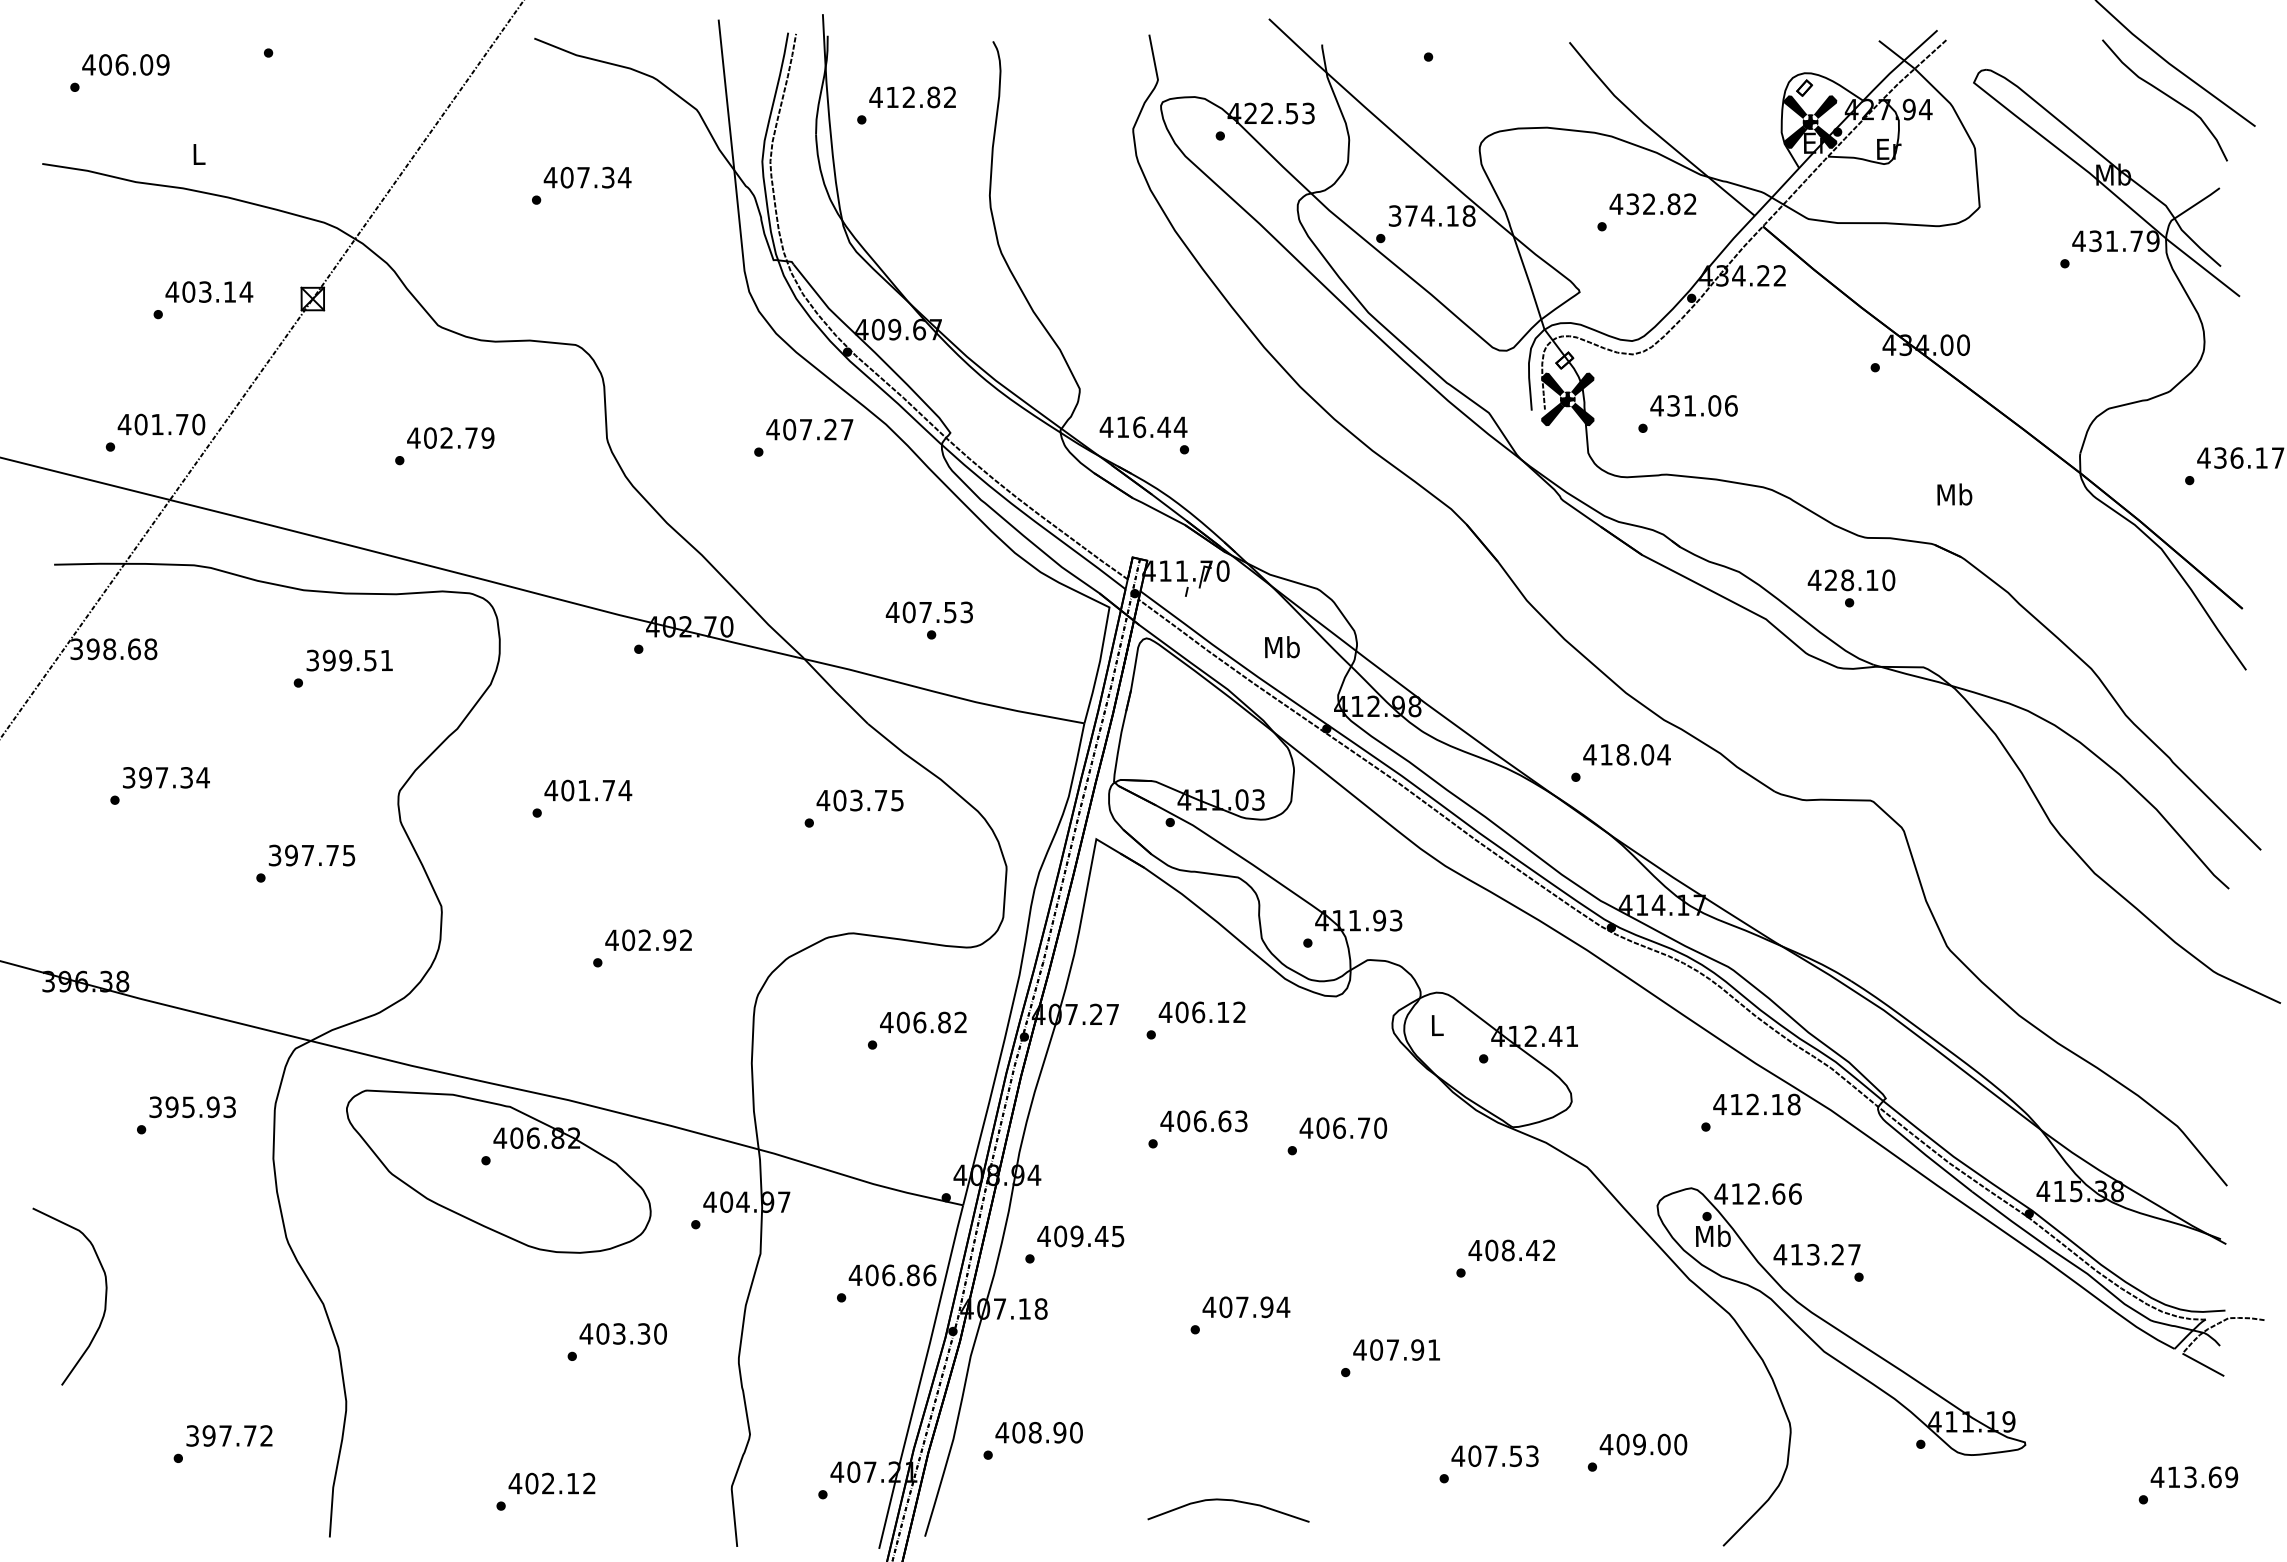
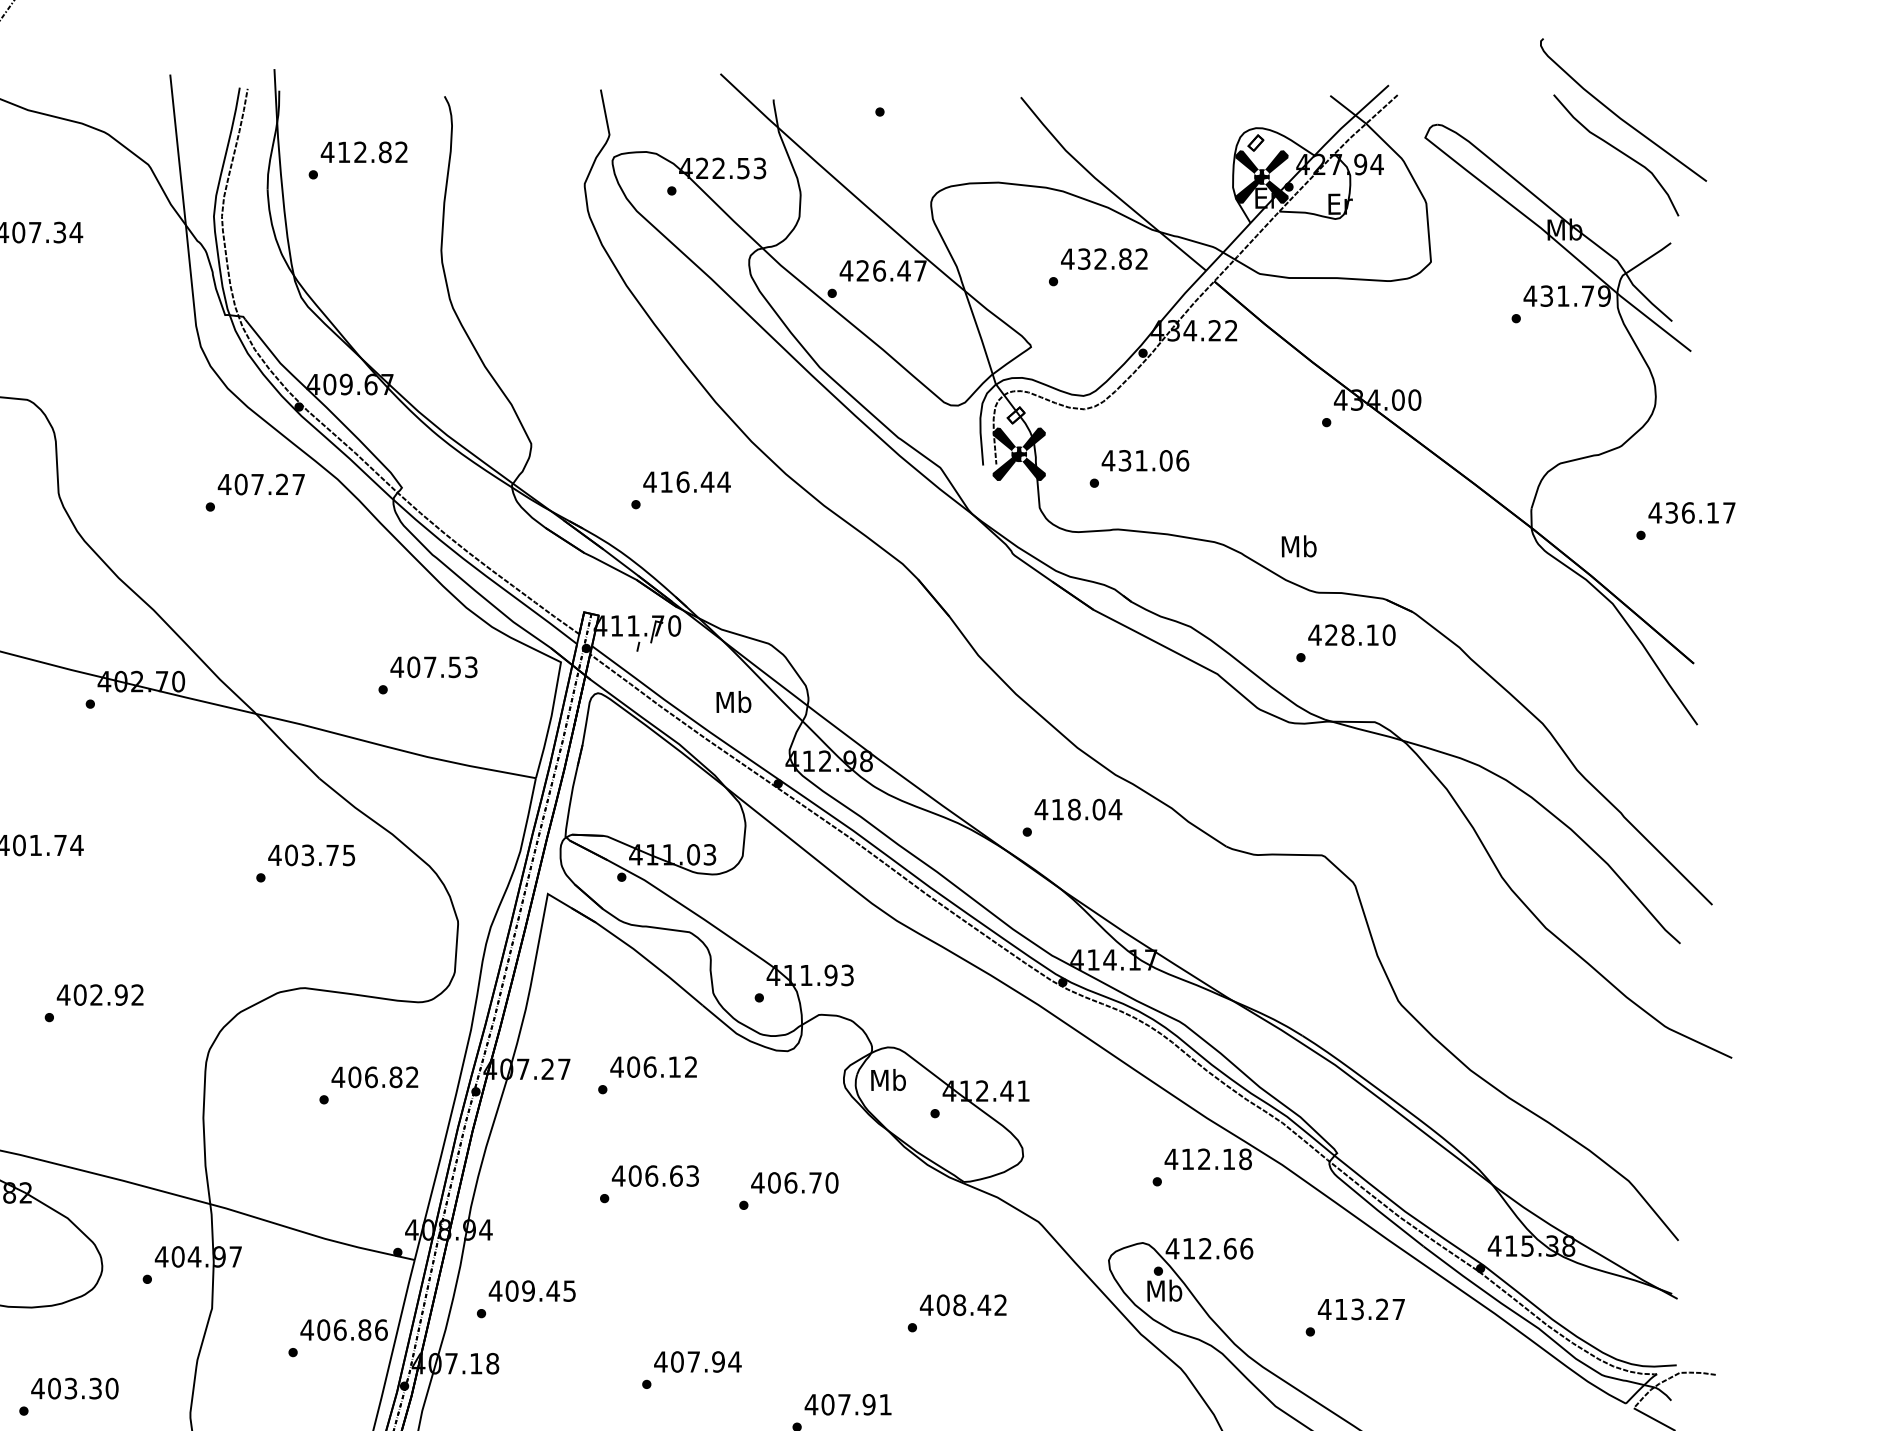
text: (1431, 215) -> (882, 270), 374.18 -> 426.47
text: (1143, 427) -> (686, 482), moved
text: (1954, 494) -> (1298, 546), moved
text: (1851, 580) -> (1351, 635), moved
text: (928, 612) -> (433, 667), moved
text: (1436, 1025) -> (887, 1080), L -> Mb
text: (1816, 1254) -> (1360, 1309), moved

